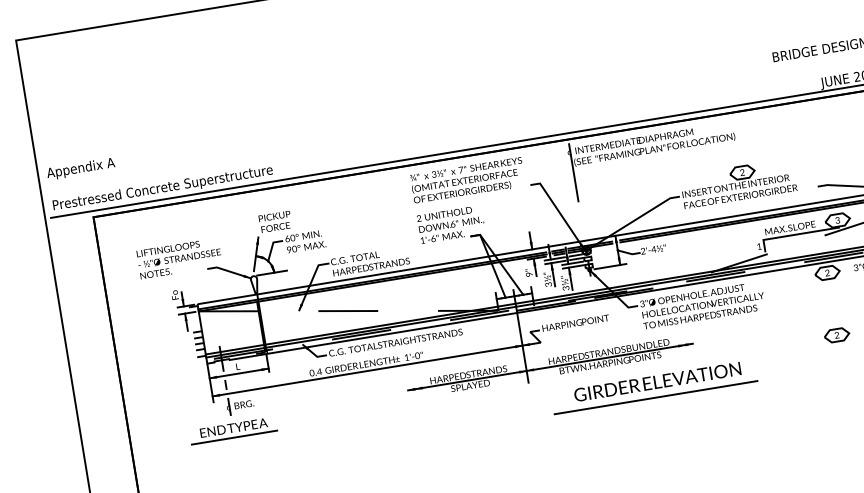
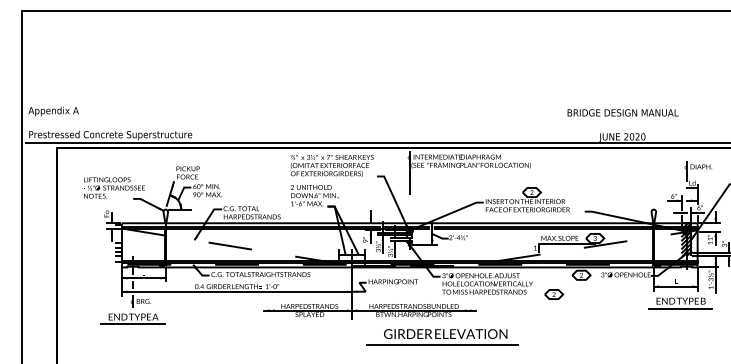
part: (837, 335) -> (554, 294), moved

